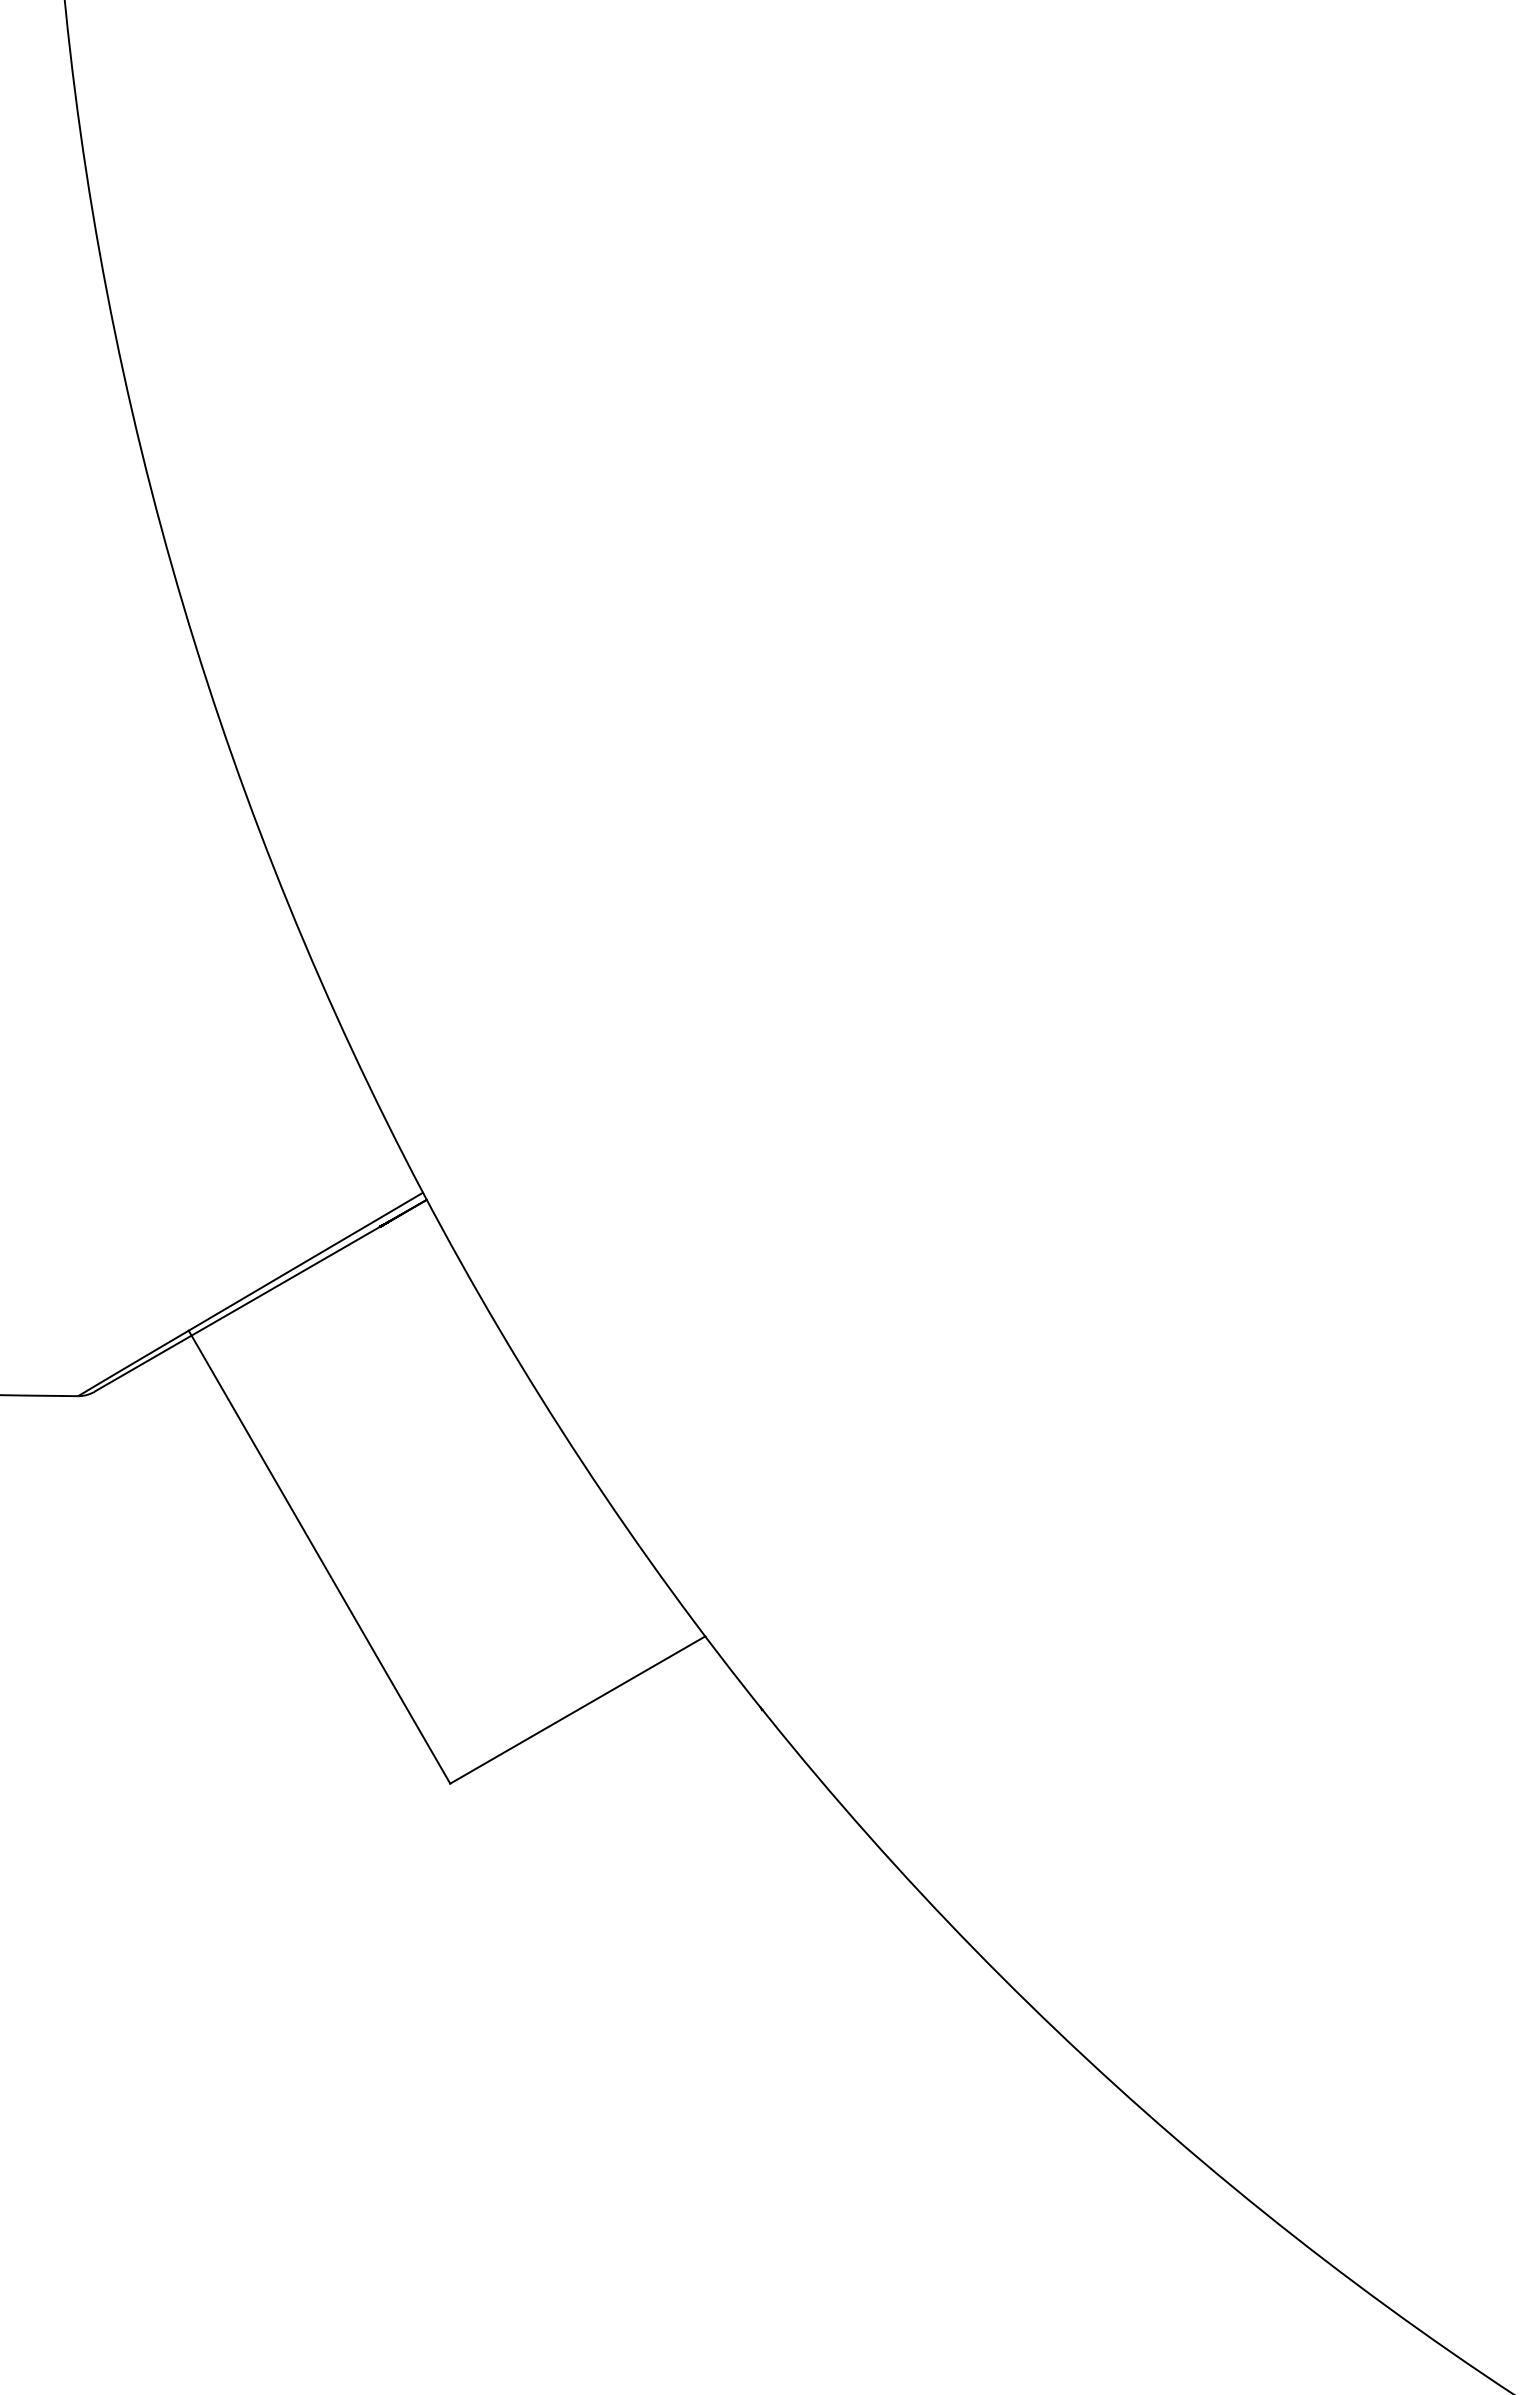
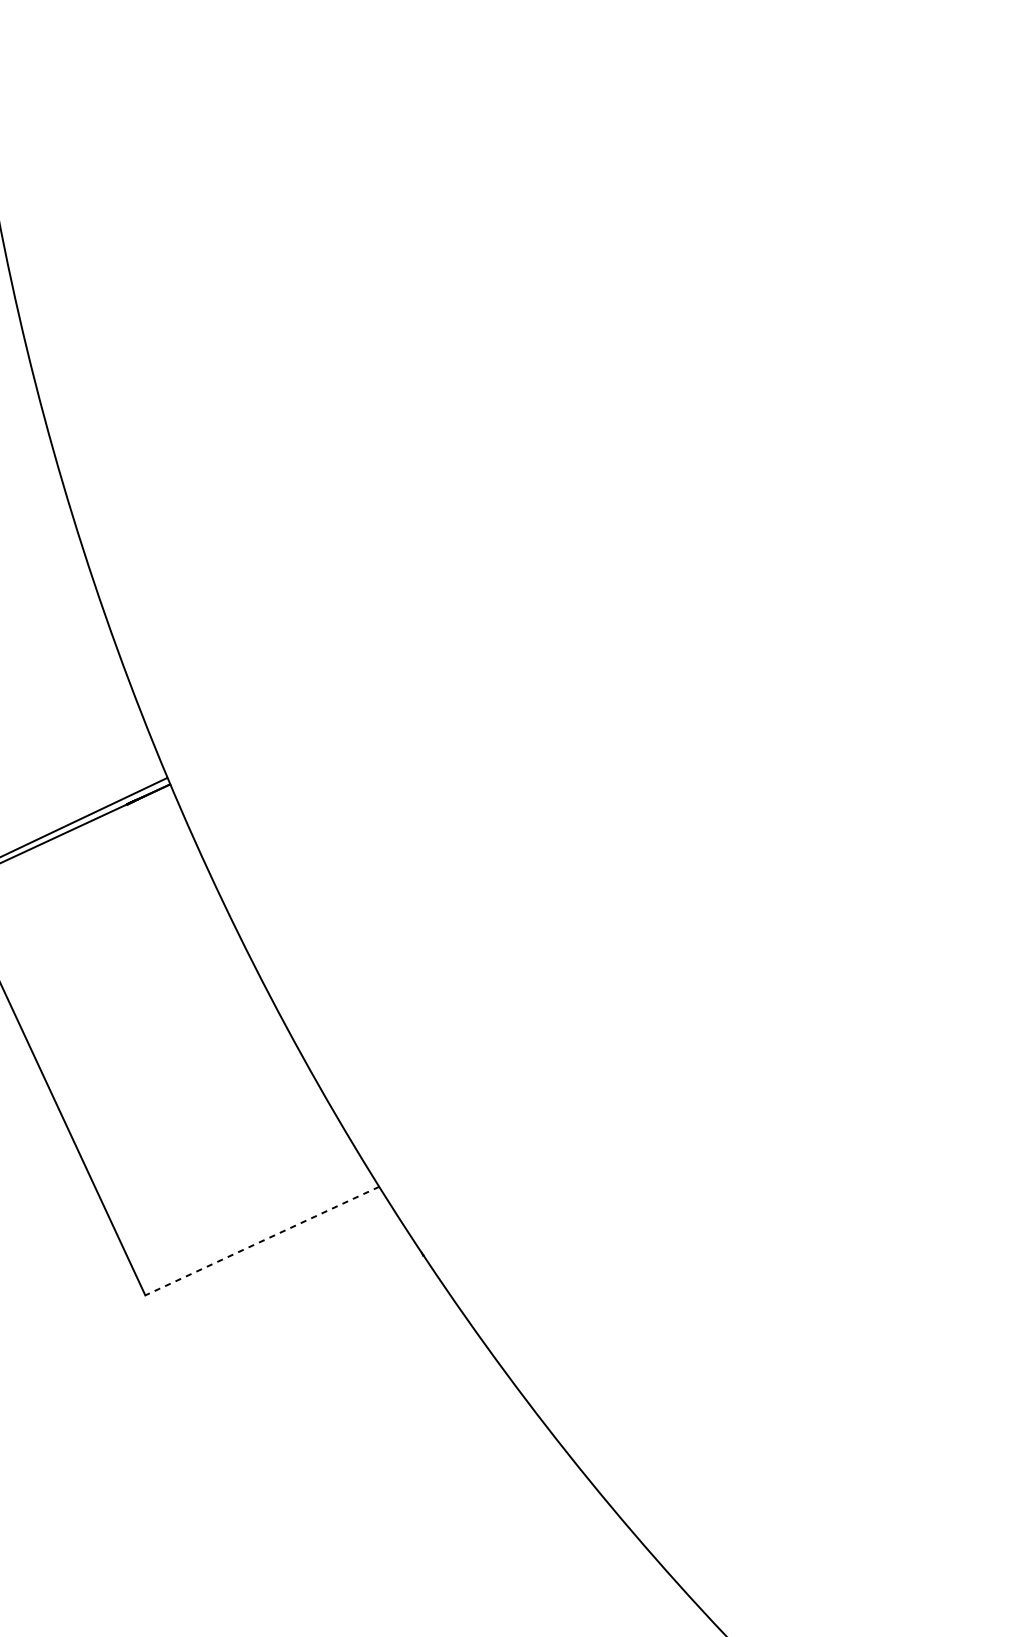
line: (577, 1710) -> (262, 1241), solid -> dashed

